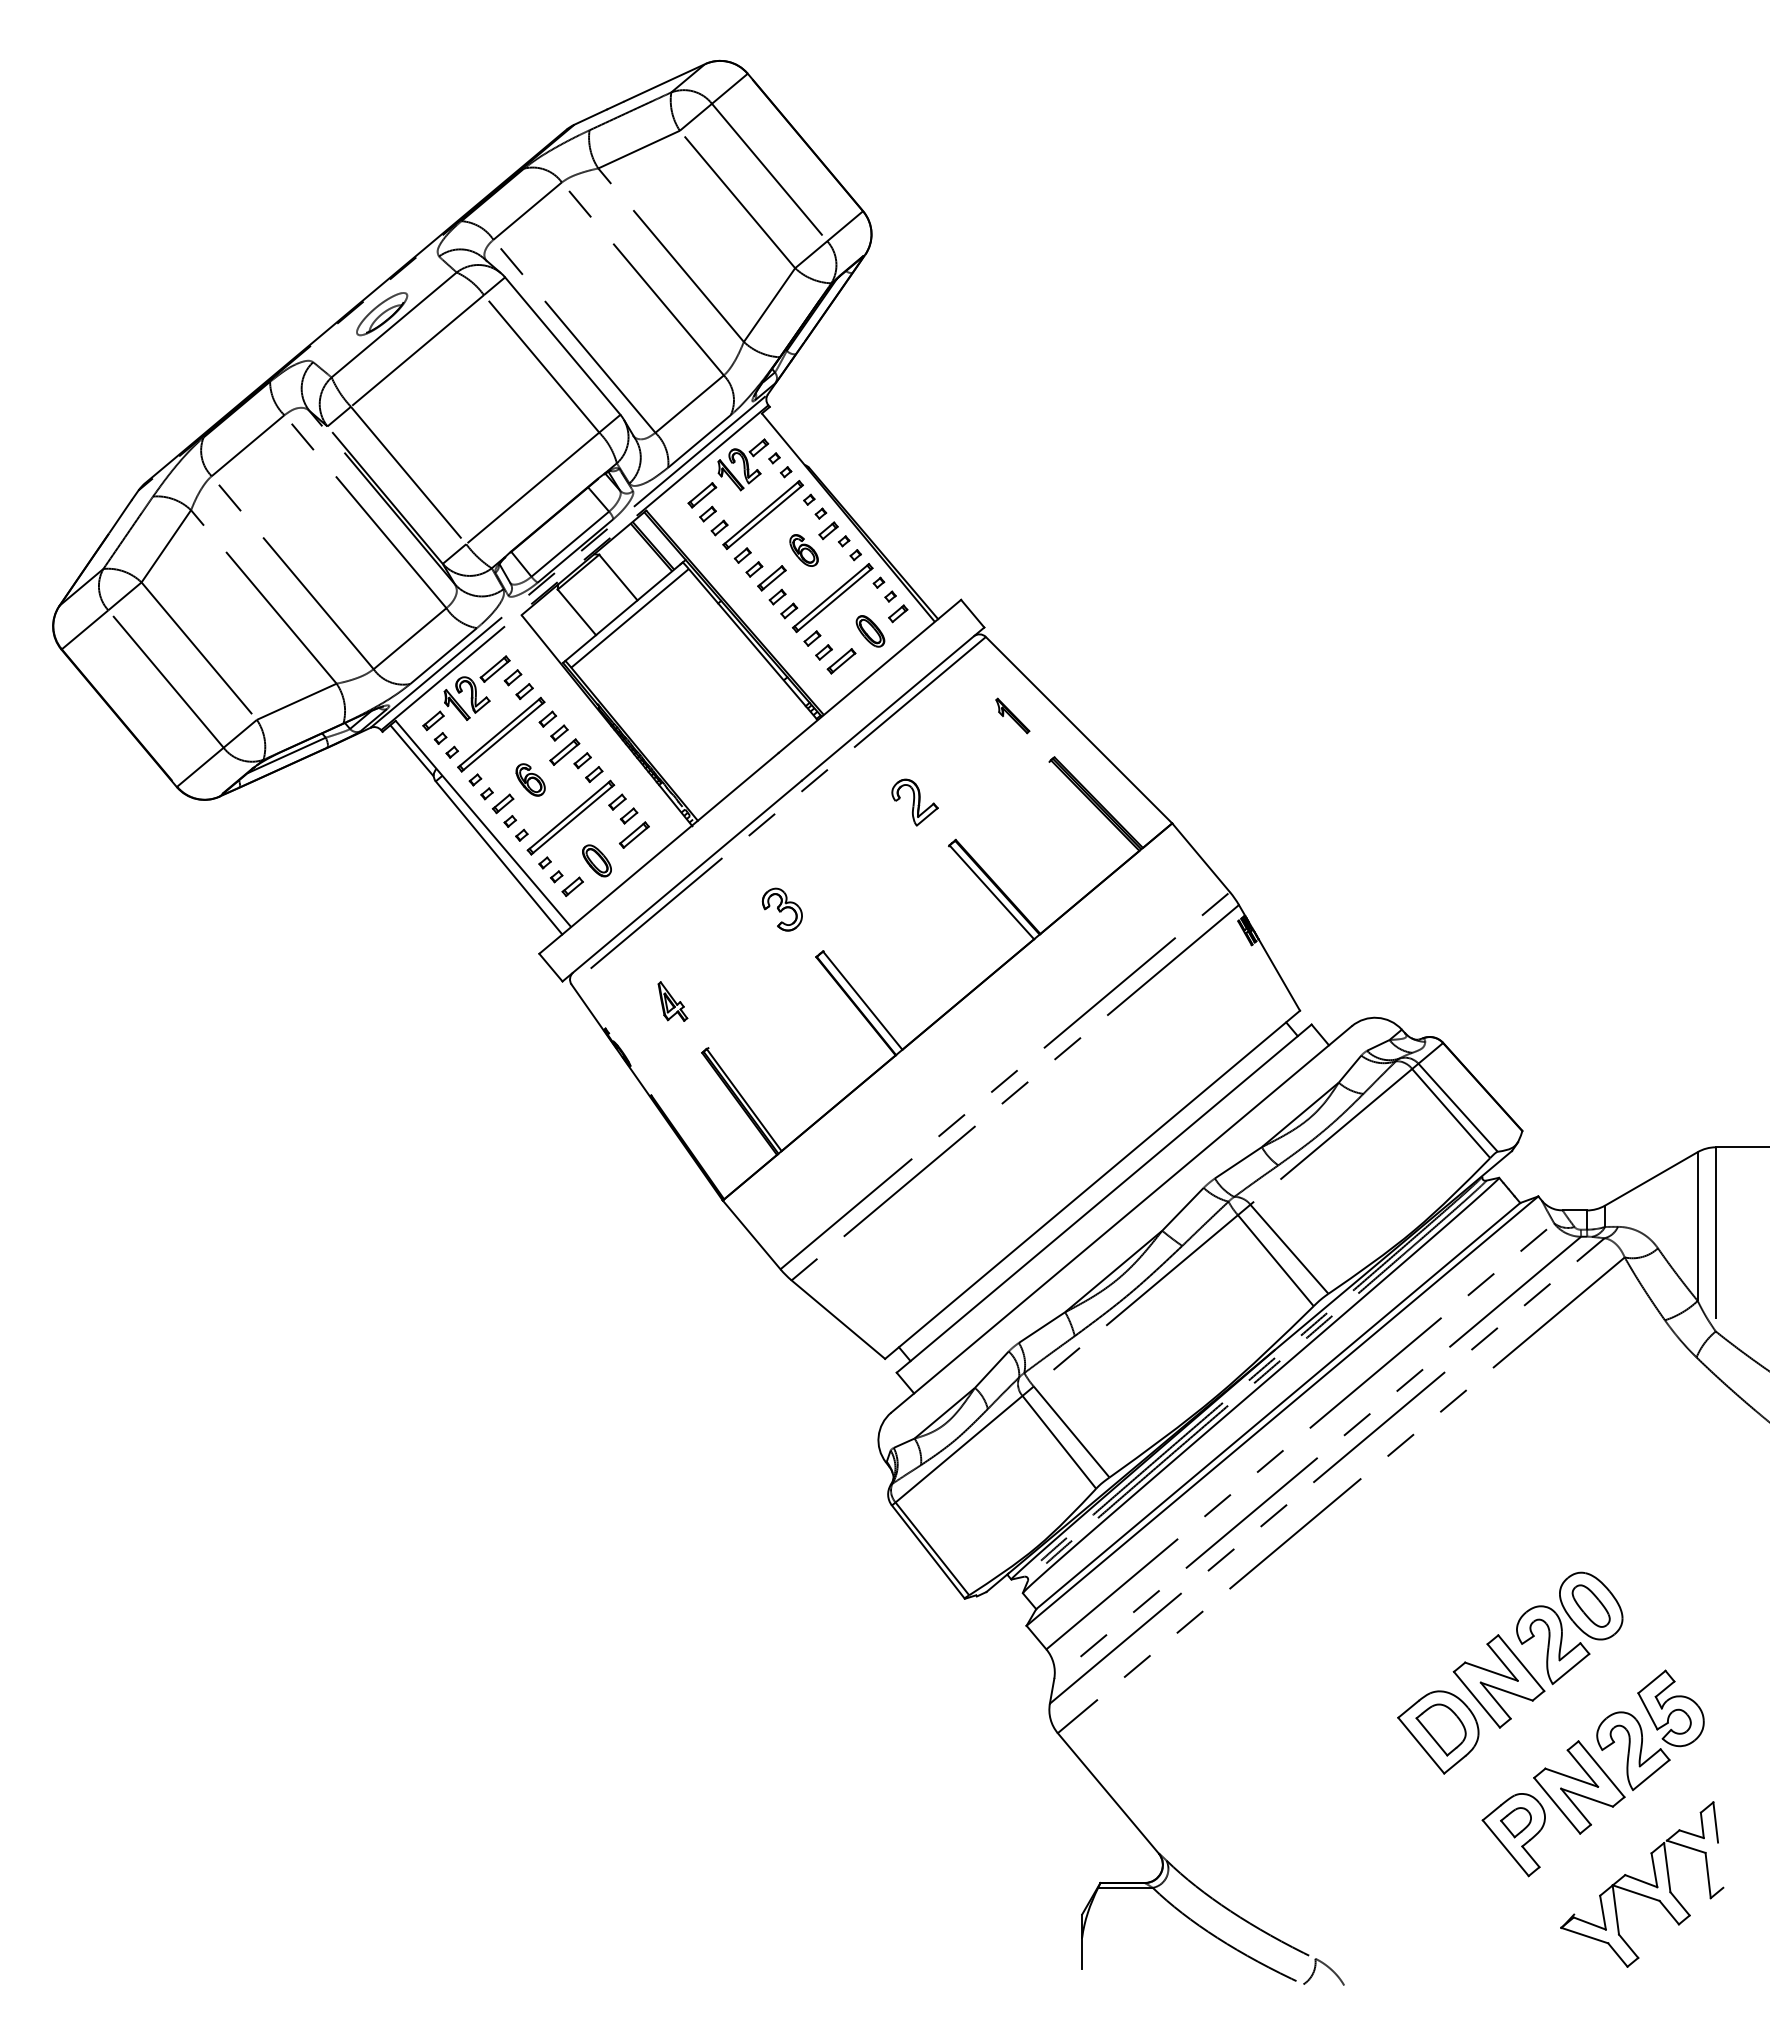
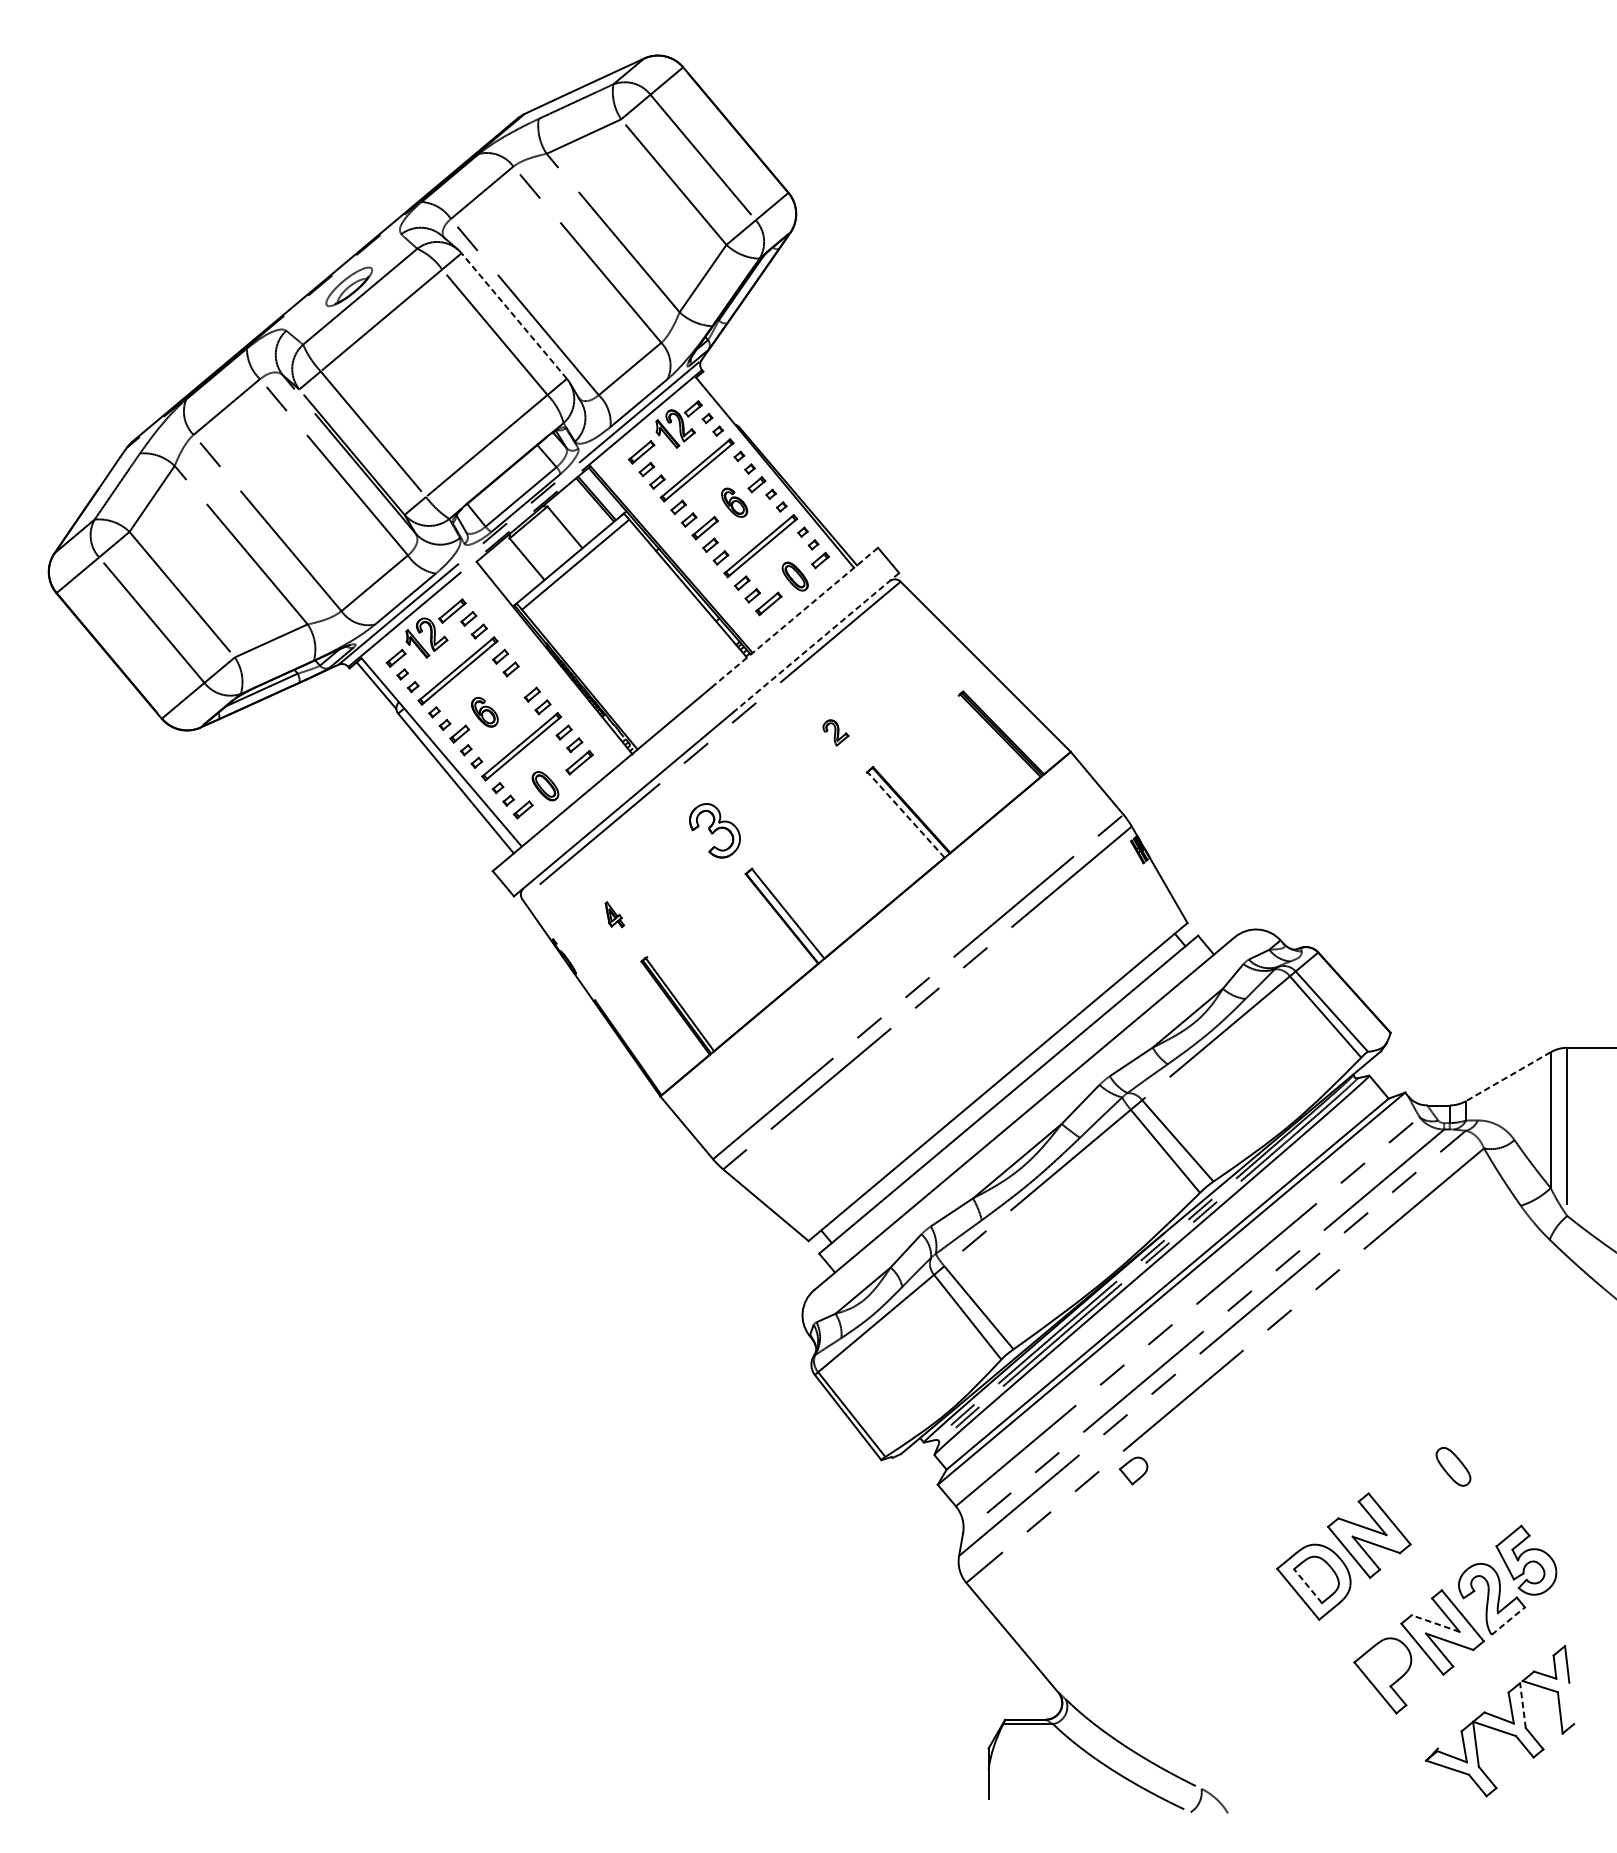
line: (562, 346) -> (513, 316), solid -> dashed
line: (869, 676) -> (794, 617), solid -> dashed
line: (892, 704) -> (815, 643), solid -> dashed
part: (1012, 715) -> (924, 653), removed
part: (564, 751) -> (515, 686), removed
part: (914, 802) -> (835, 732), size x0.6
line: (991, 891) -> (905, 814), solid -> dashed
part: (781, 909) -> (713, 830), size x1.4
part: (672, 1001) -> (614, 914), size x0.7
line: (1651, 1178) -> (1508, 1076), solid -> dashed
part: (1573, 1623) -> (1437, 1482), removed
line: (1431, 1736) -> (1307, 1585), solid -> dashed
line: (1651, 1775) -> (1508, 1621), solid -> dashed
line: (1571, 1777) -> (1435, 1623), solid -> dashed
part: (1515, 1822) -> (1133, 1470), moved
line: (1667, 1867) -> (1523, 1705), solid -> dashed

